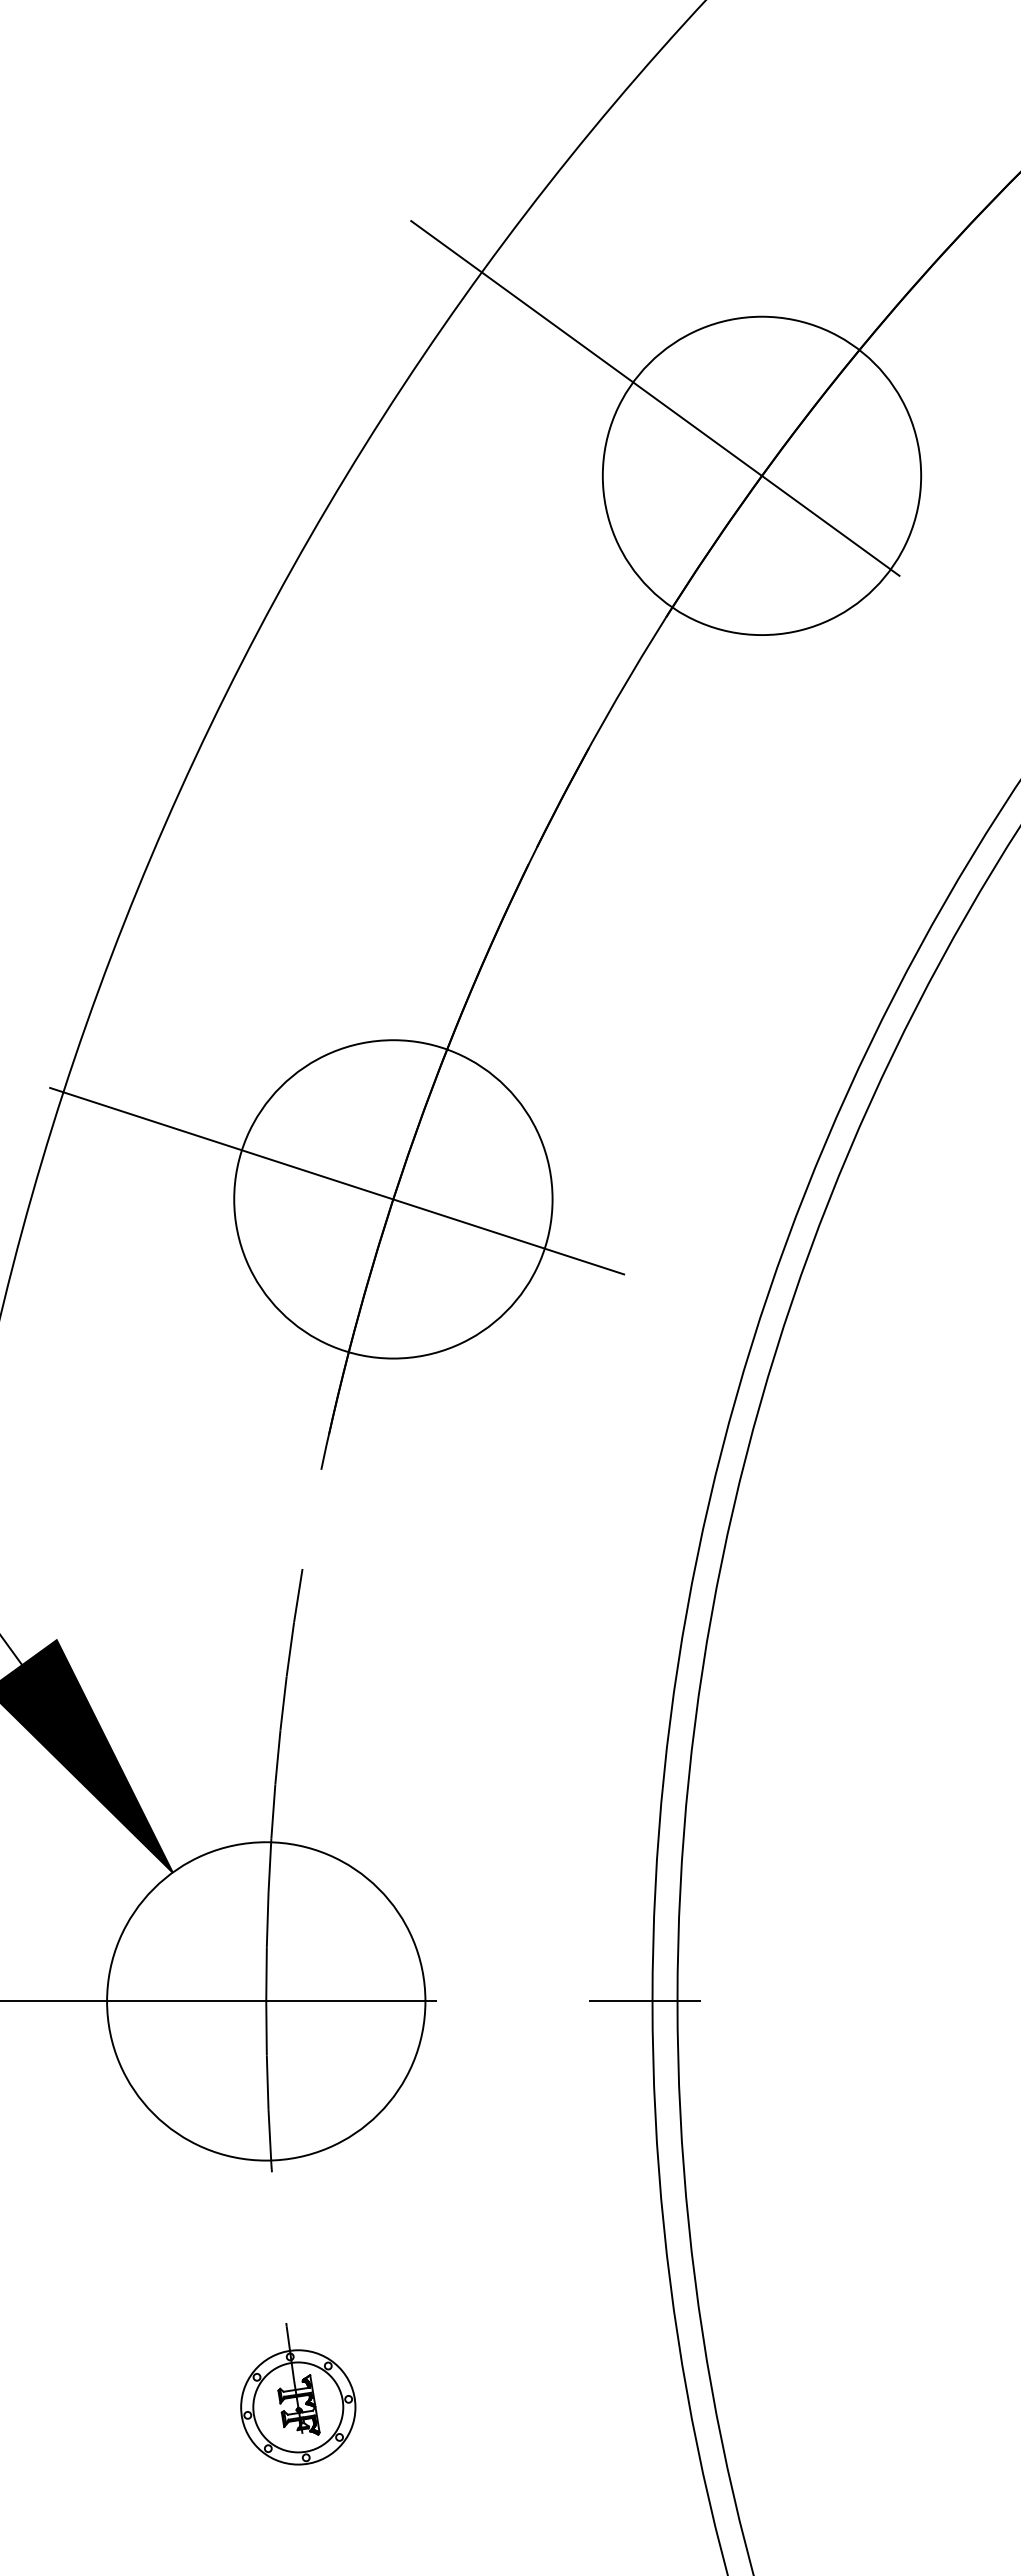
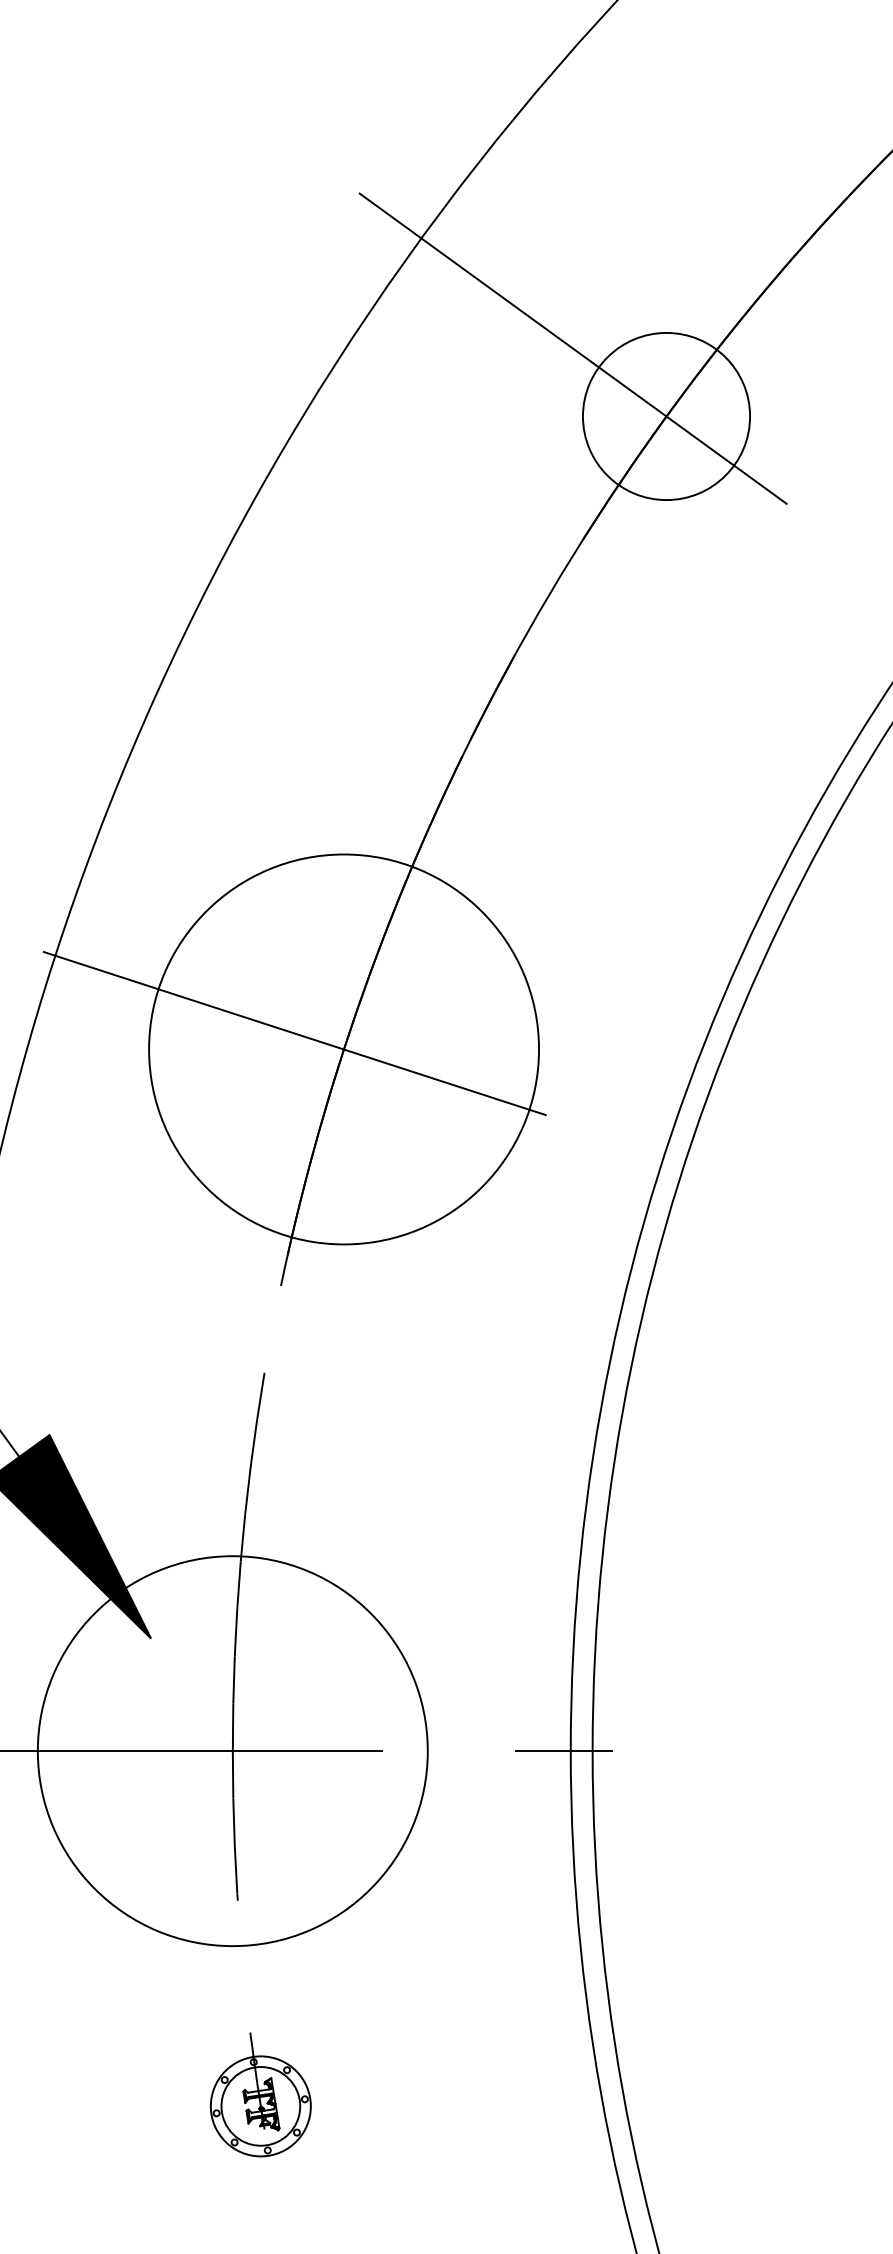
circle: (761, 475) -> (666, 416), size x0.6
circle: (393, 1199) -> (344, 1049), size x1.4
circle: (266, 2001) -> (233, 1751), size x1.4

